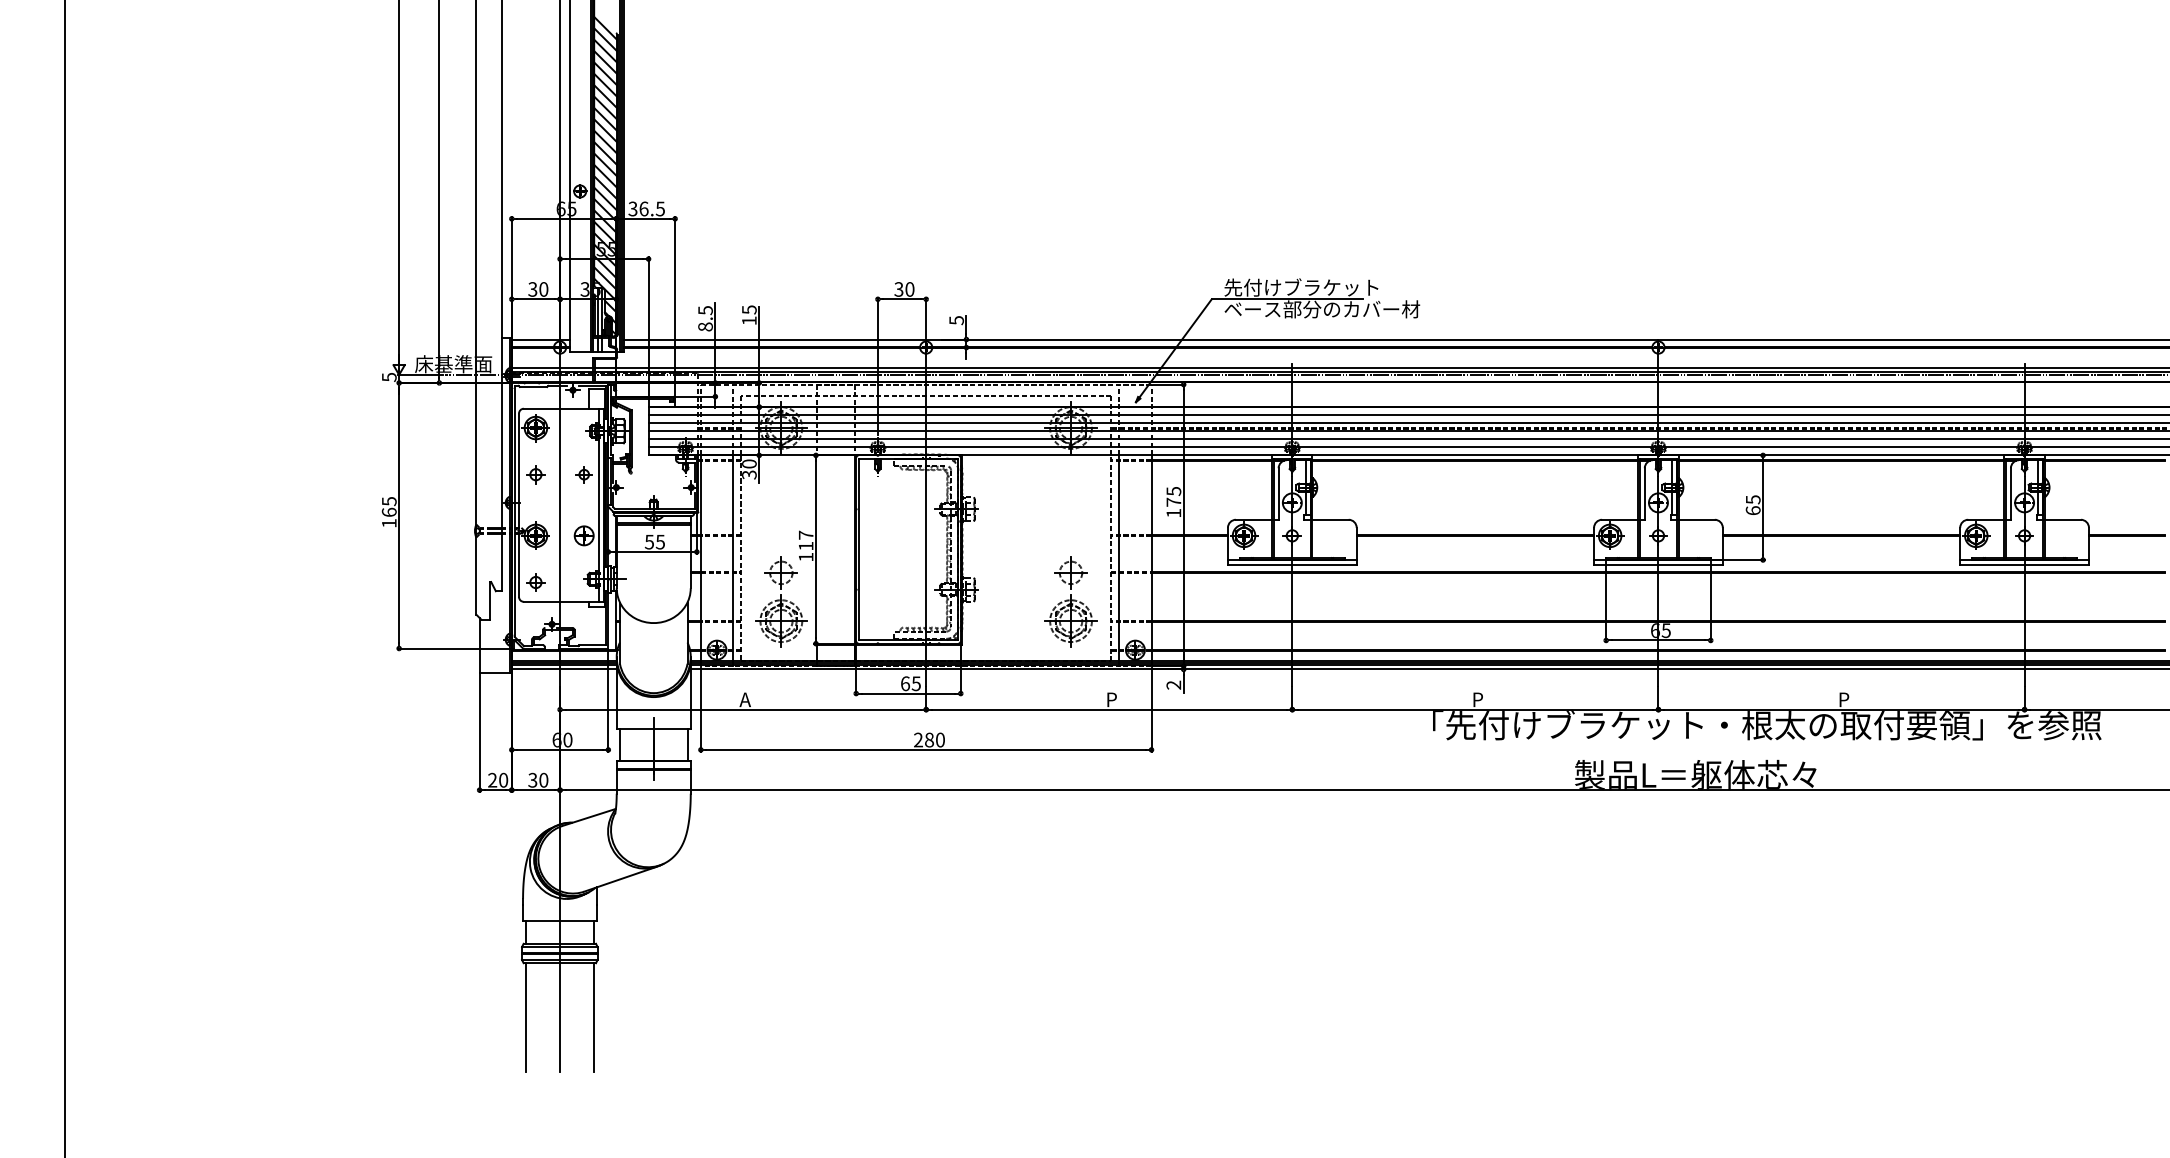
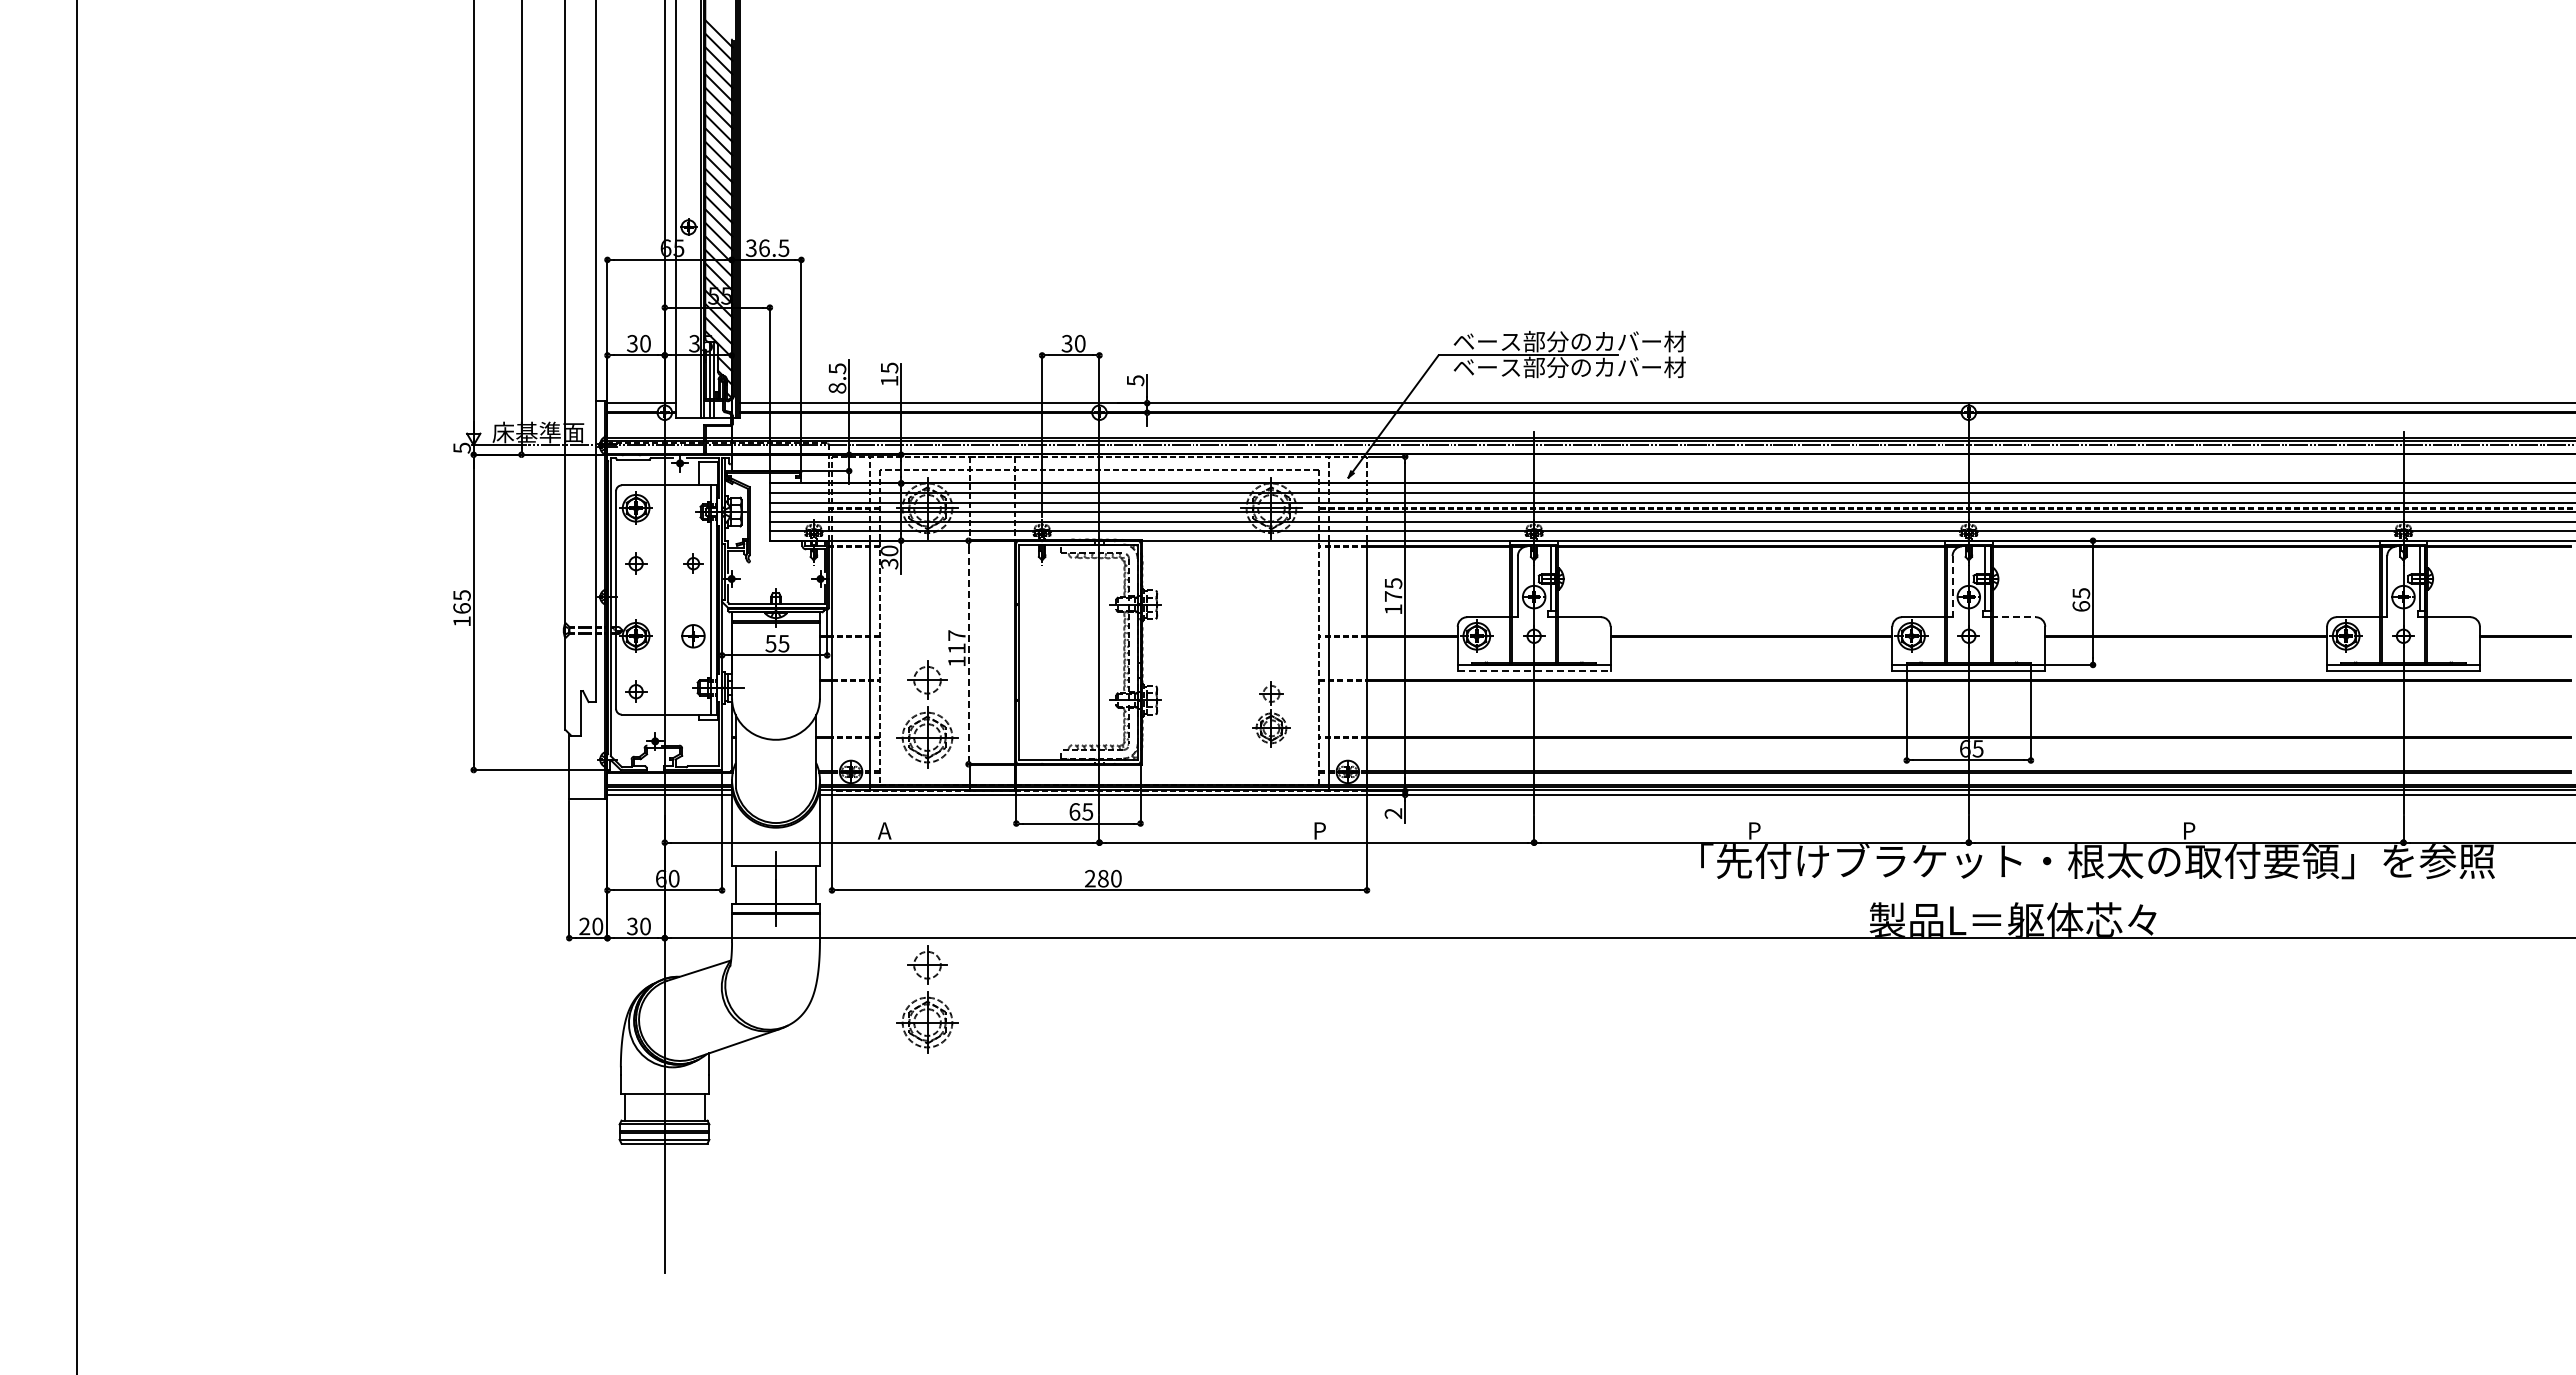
text: (1322, 287) -> (1569, 341), 先付けブラケット -> ベース部分のカバー材
line: (1644, 493) -> (1952, 586), solid -> dashed
line: (1696, 520) -> (2013, 617), solid -> dashed
line: (815, 550) -> (968, 653), solid -> dashed
line: (1292, 564) -> (1534, 670), solid -> dashed
part: (1071, 601) -> (1271, 714), size x0.6
part: (781, 841) -> (927, 999), added
line: (526, 1016) -> (624, 1207), removed
line: (593, 1016) -> (704, 1207), removed

